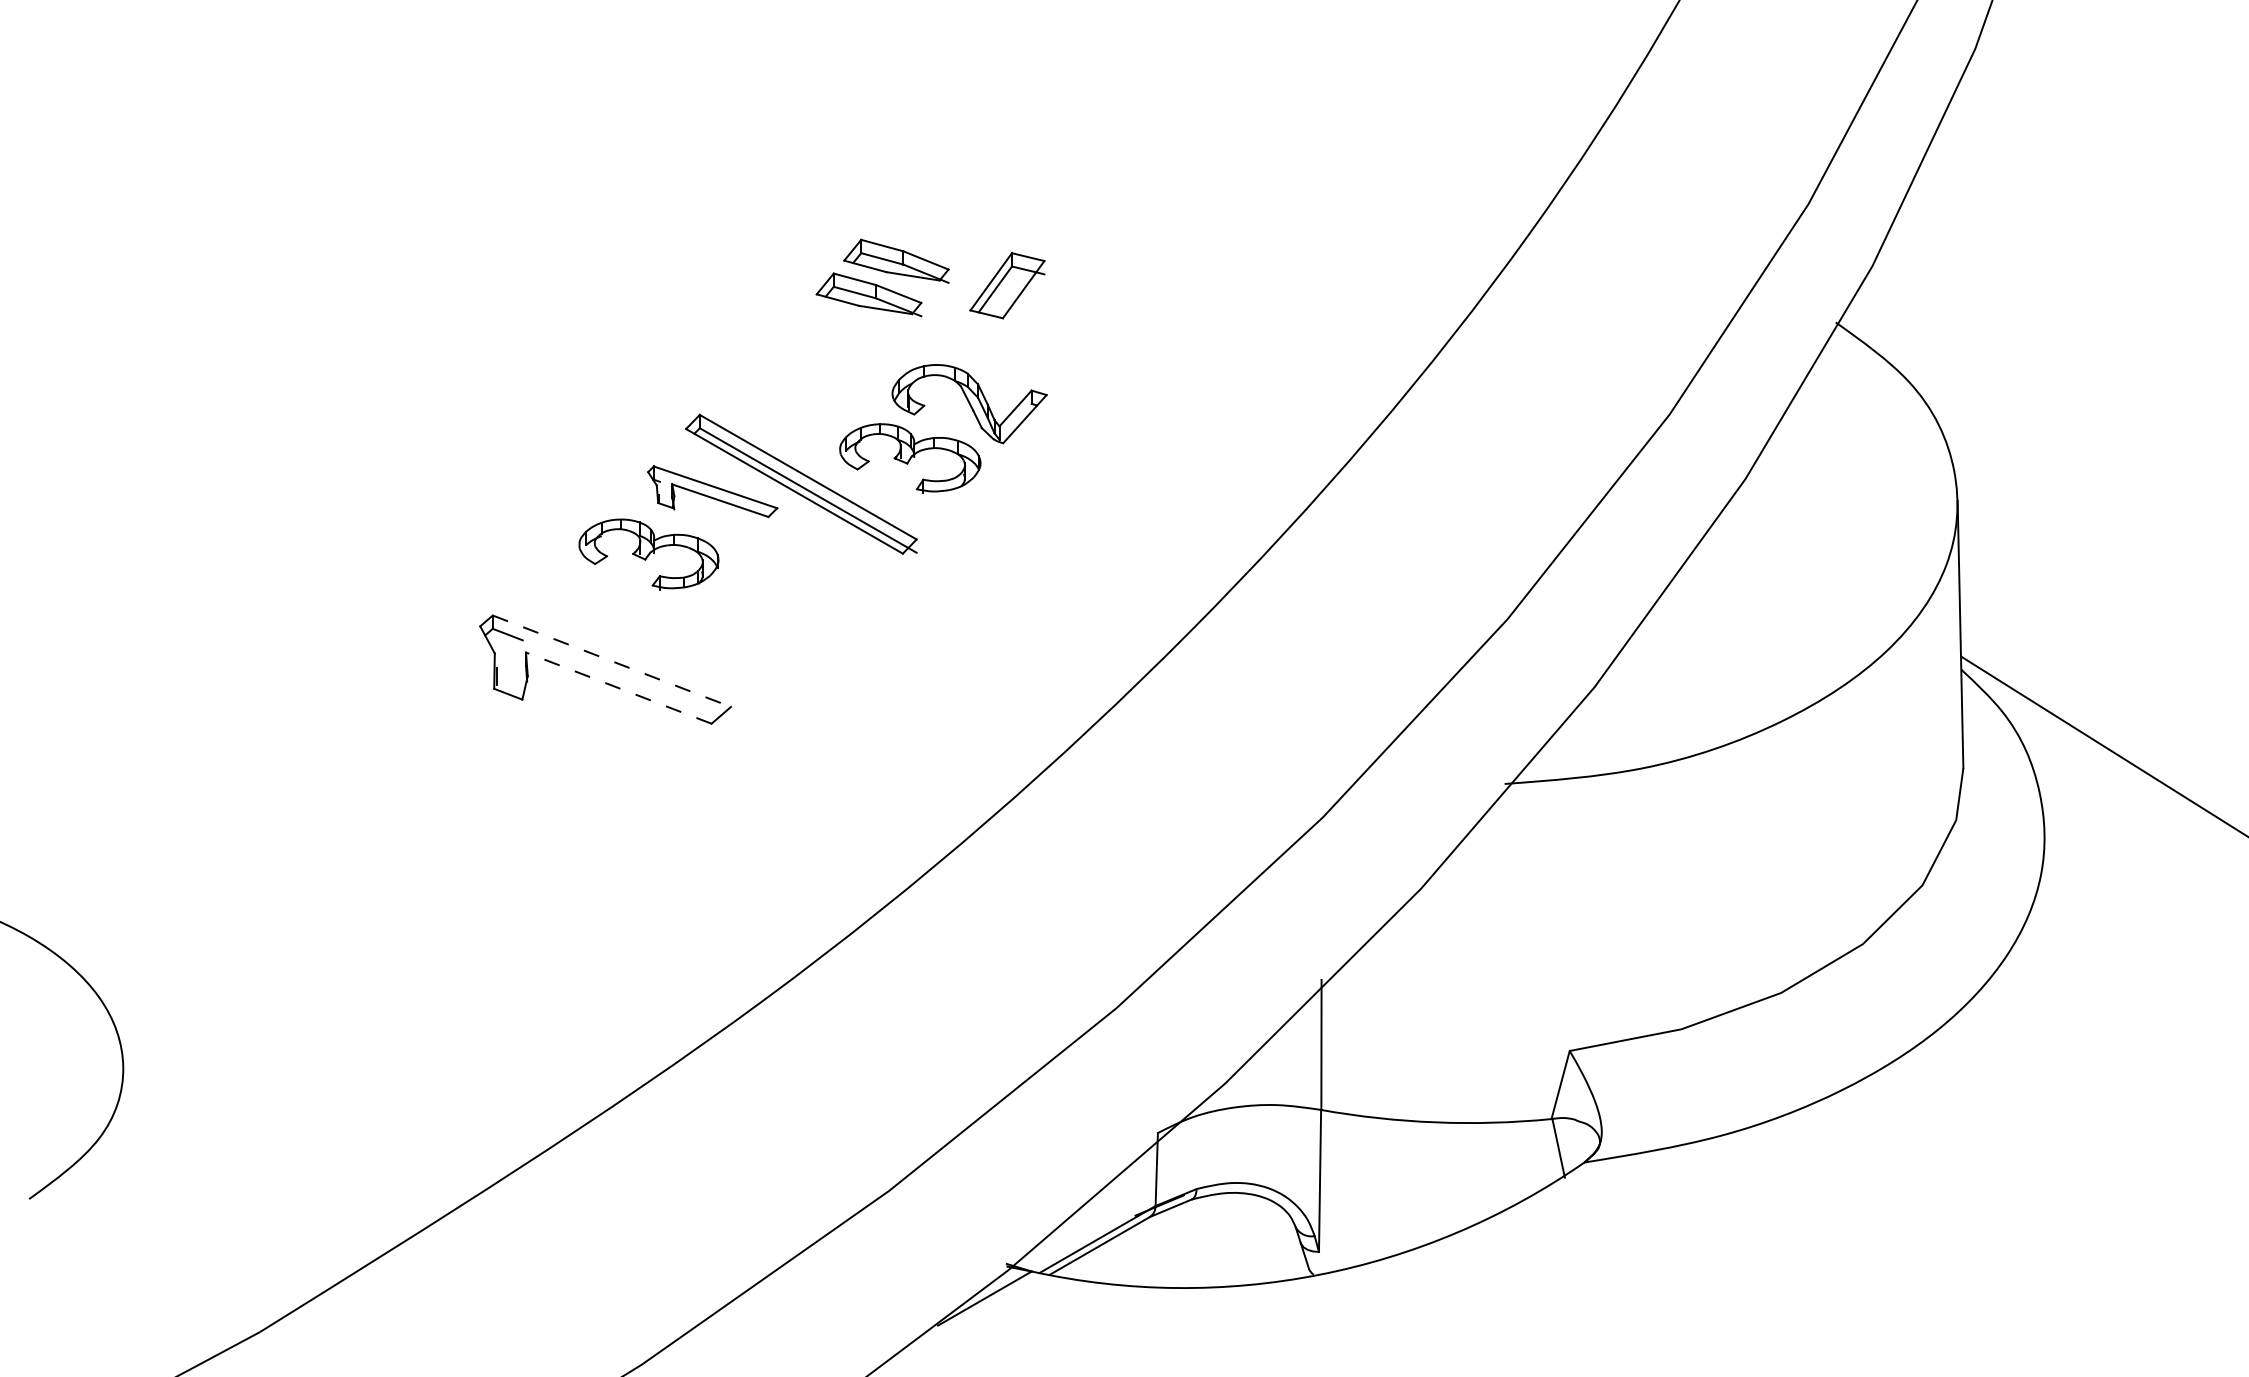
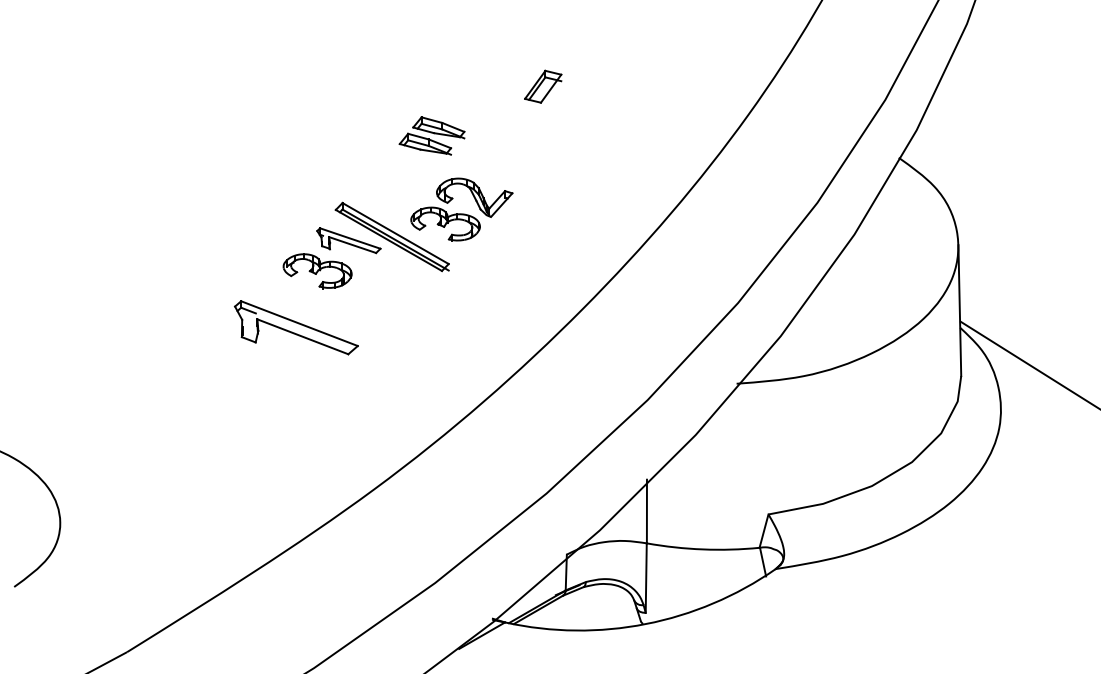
part: (1008, 285) -> (543, 86), moved
line: (611, 660) -> (299, 323), dashed -> solid
line: (617, 687) -> (302, 336), dashed -> solid

